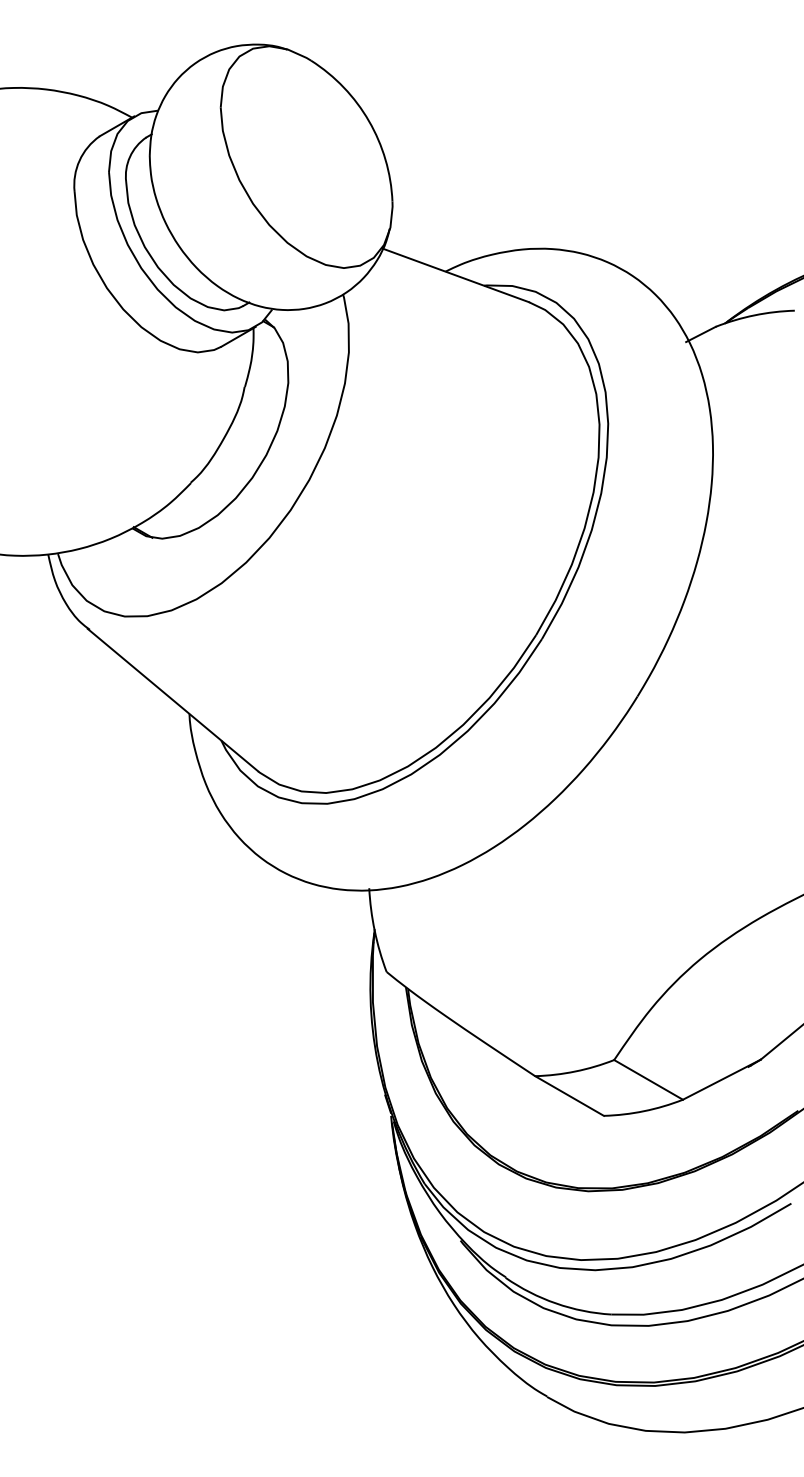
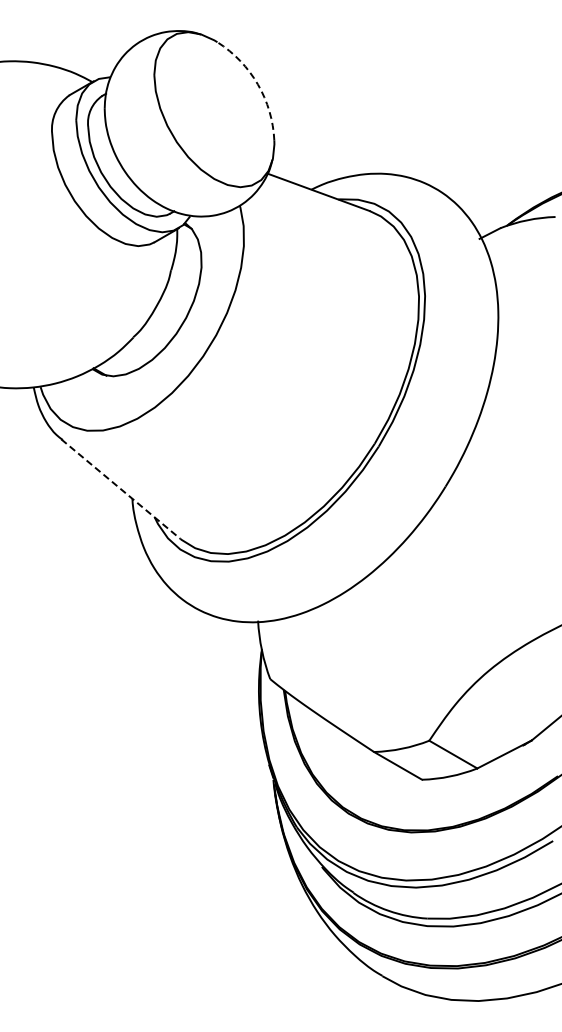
arc: (368, 121) -> (257, 84), solid -> dashed
line: (172, 700) -> (120, 489), solid -> dashed

